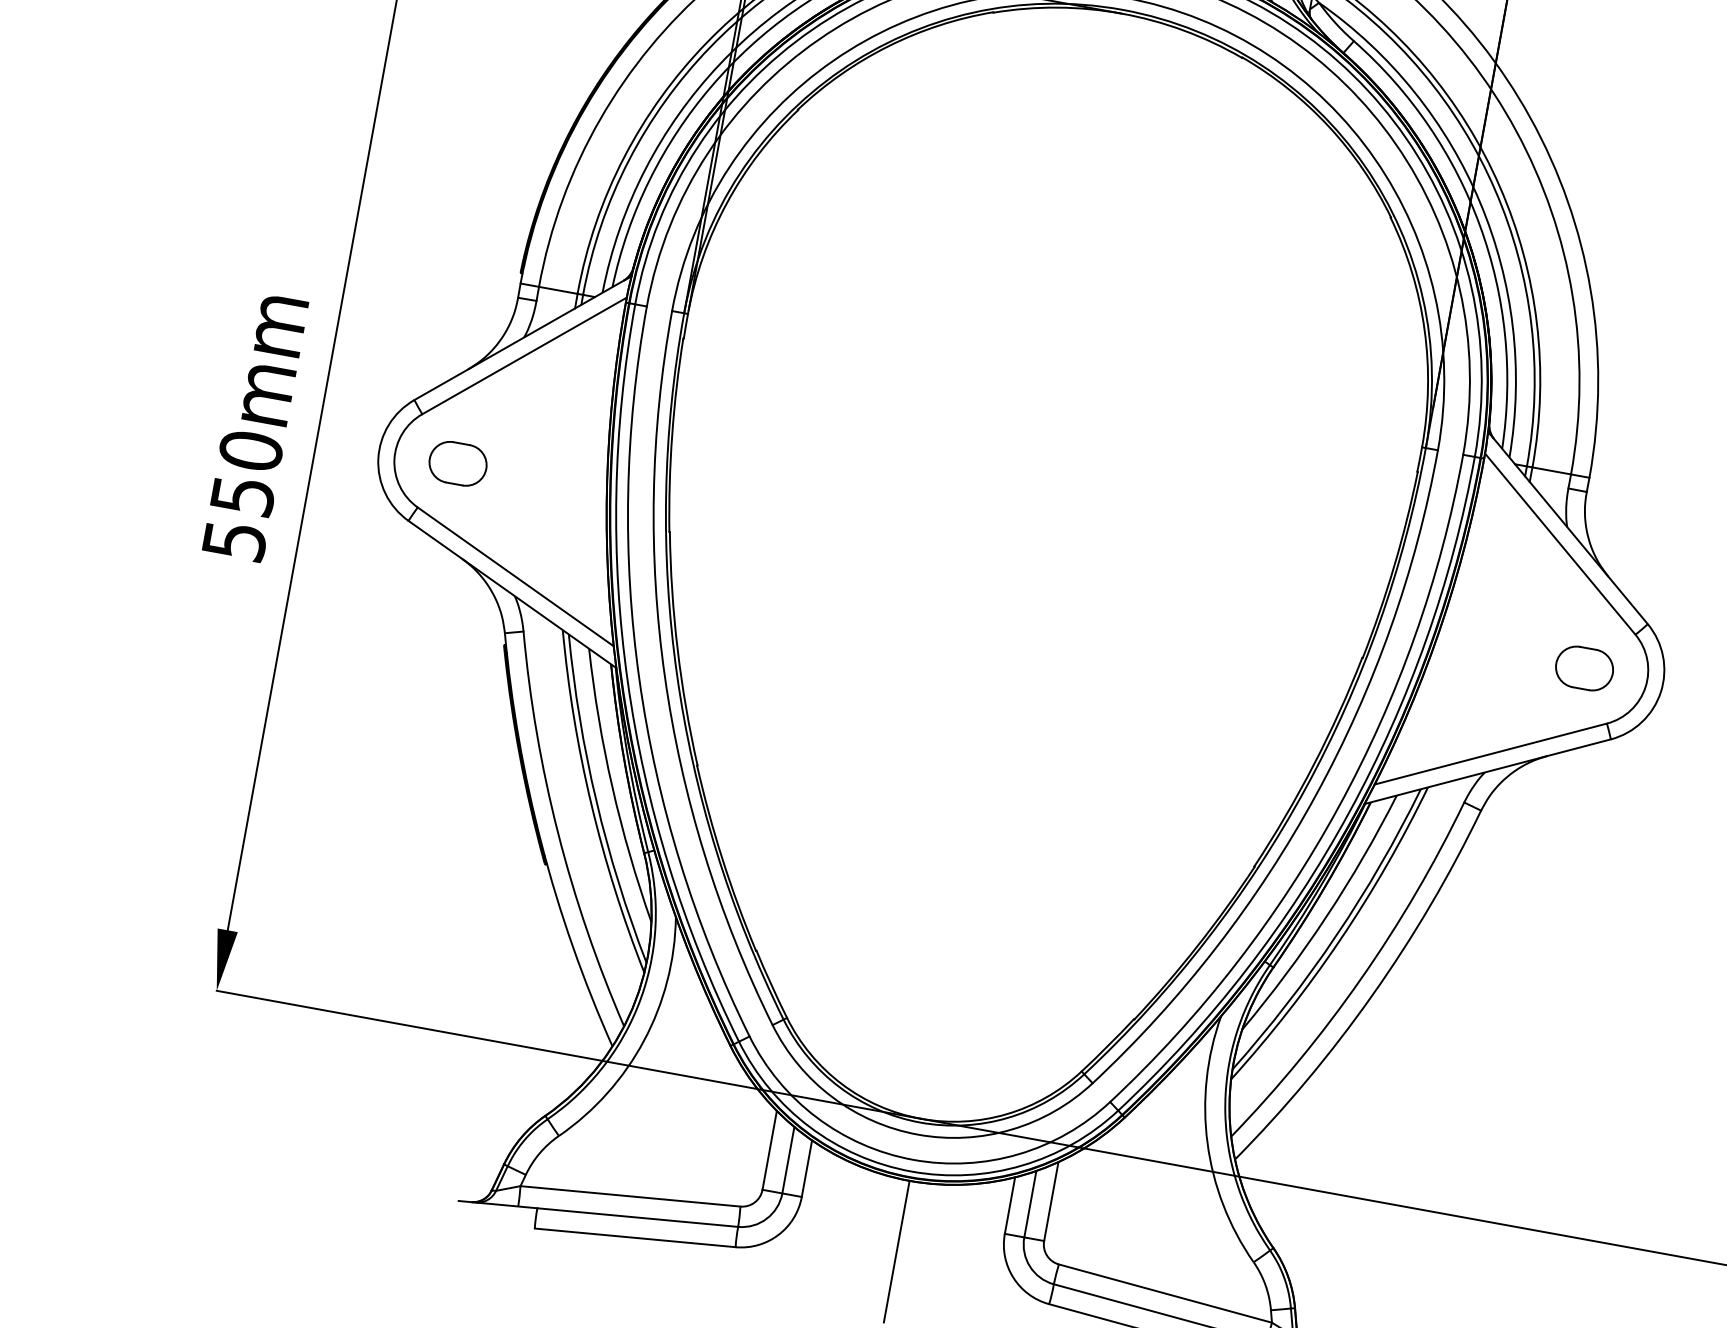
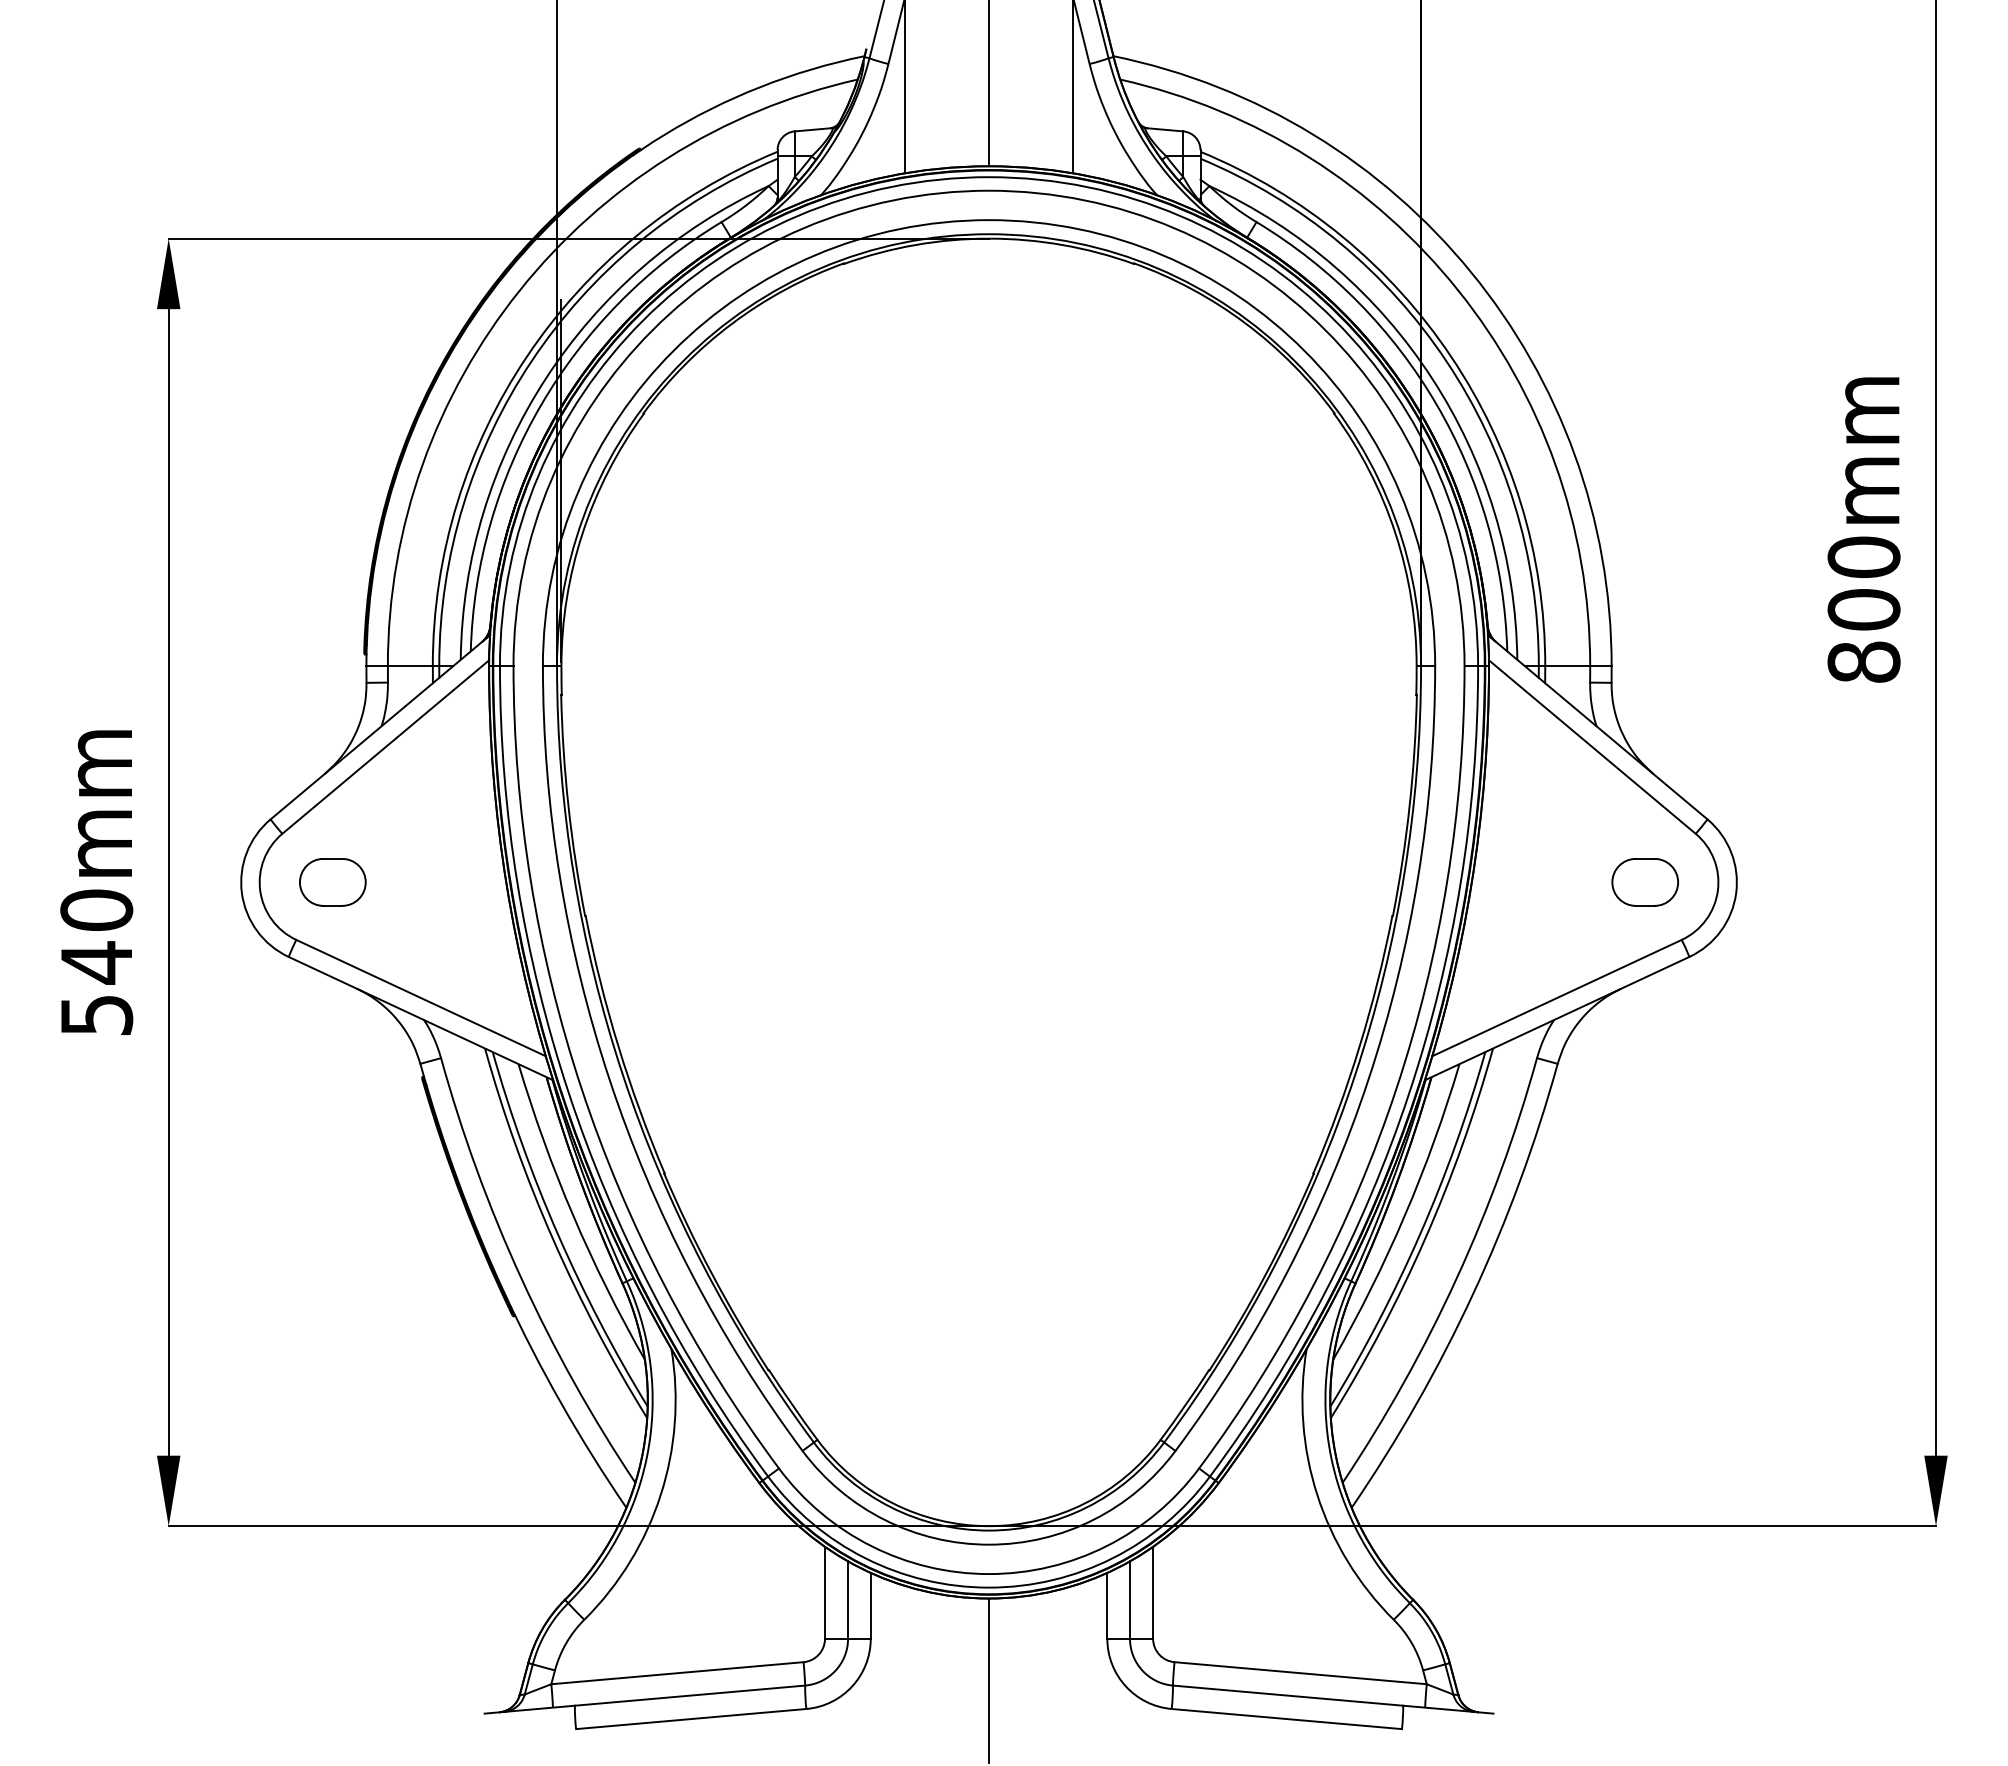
text: (243, 495) -> (97, 962), 550mm -> 540mm

